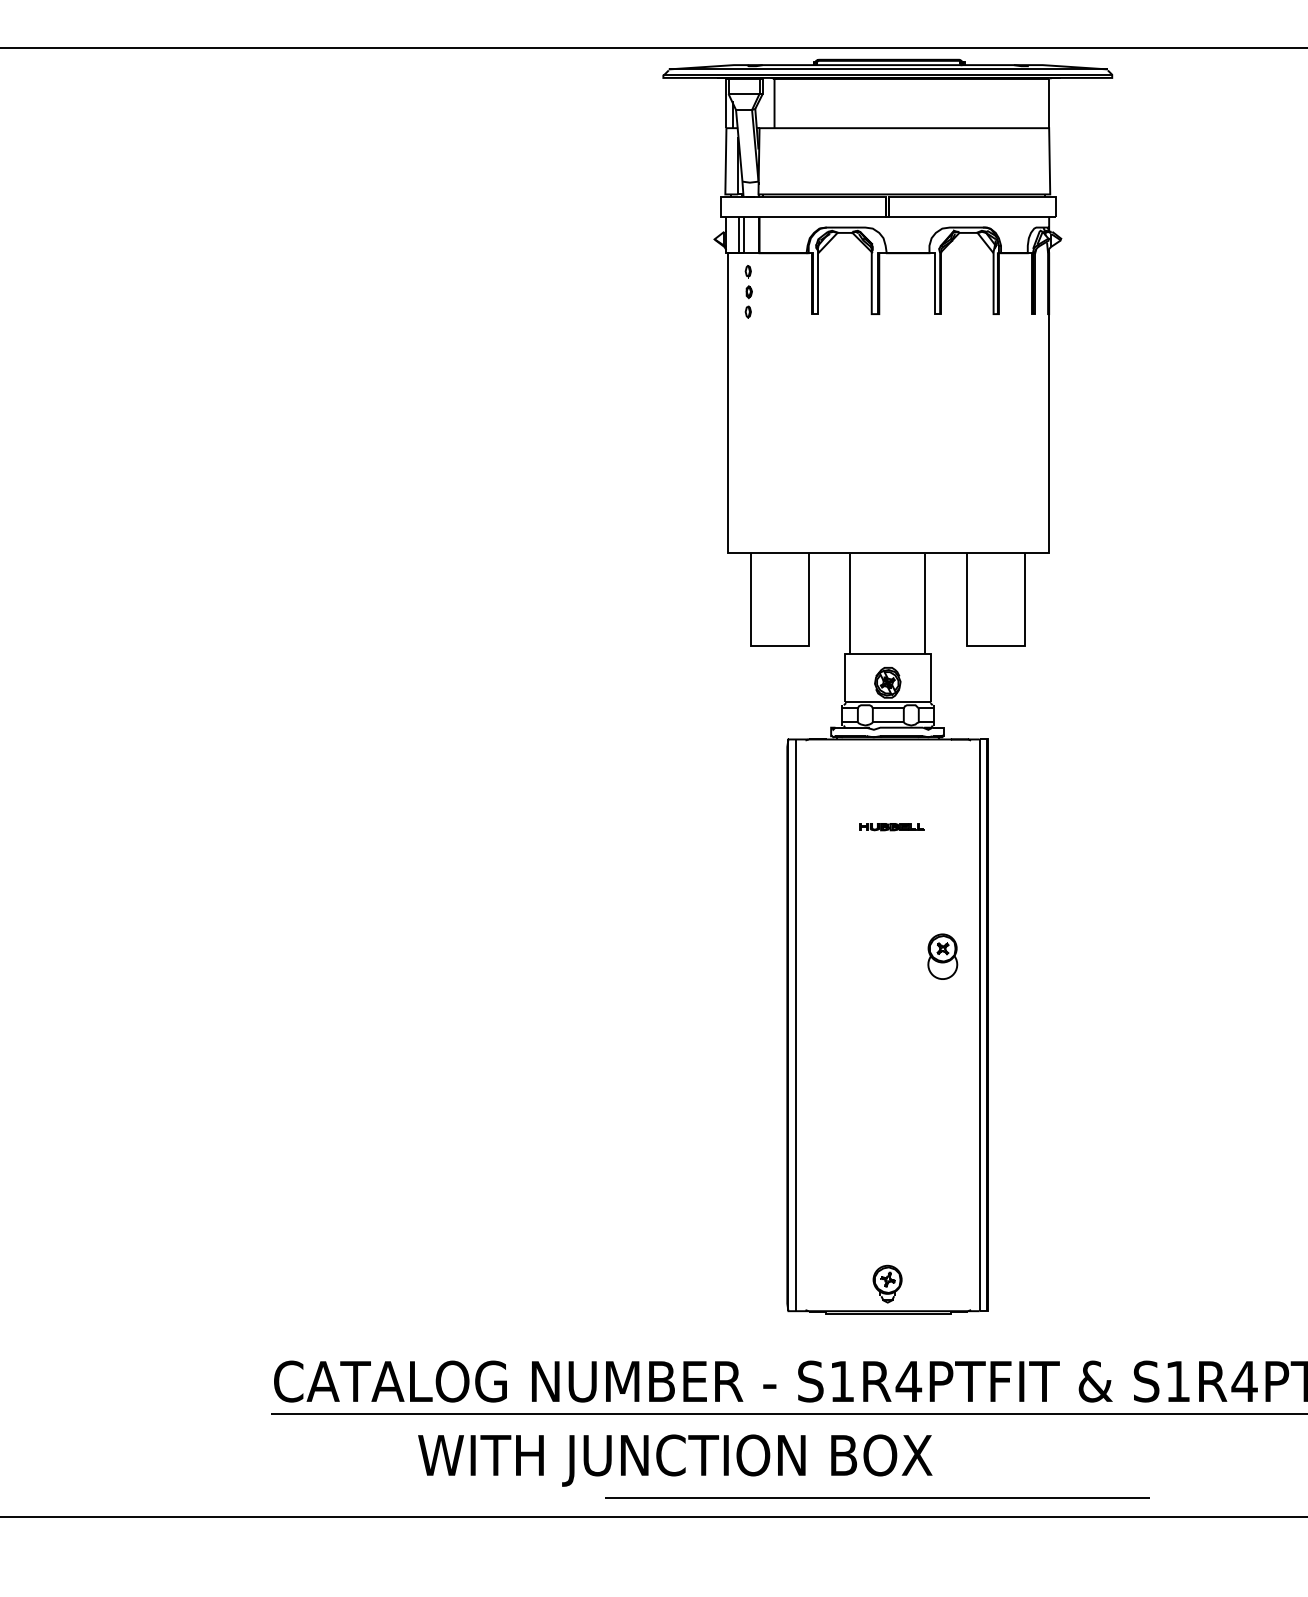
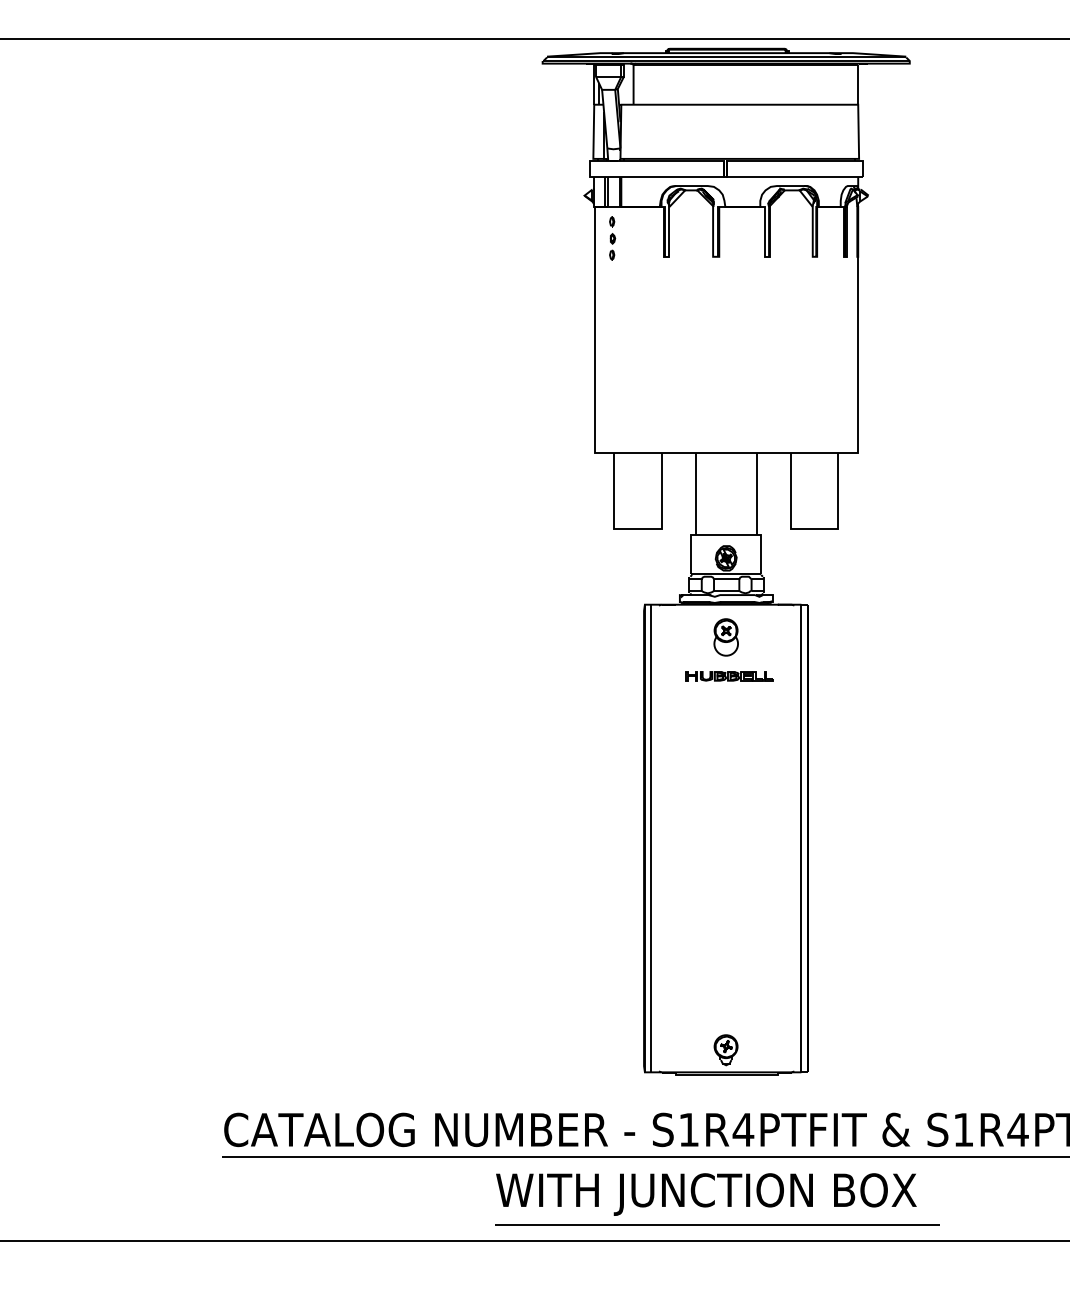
part: (891, 827) -> (729, 676), size x1.67
part: (941, 956) -> (725, 637), moved
text: (675, 1460) -> (706, 1194), moved

